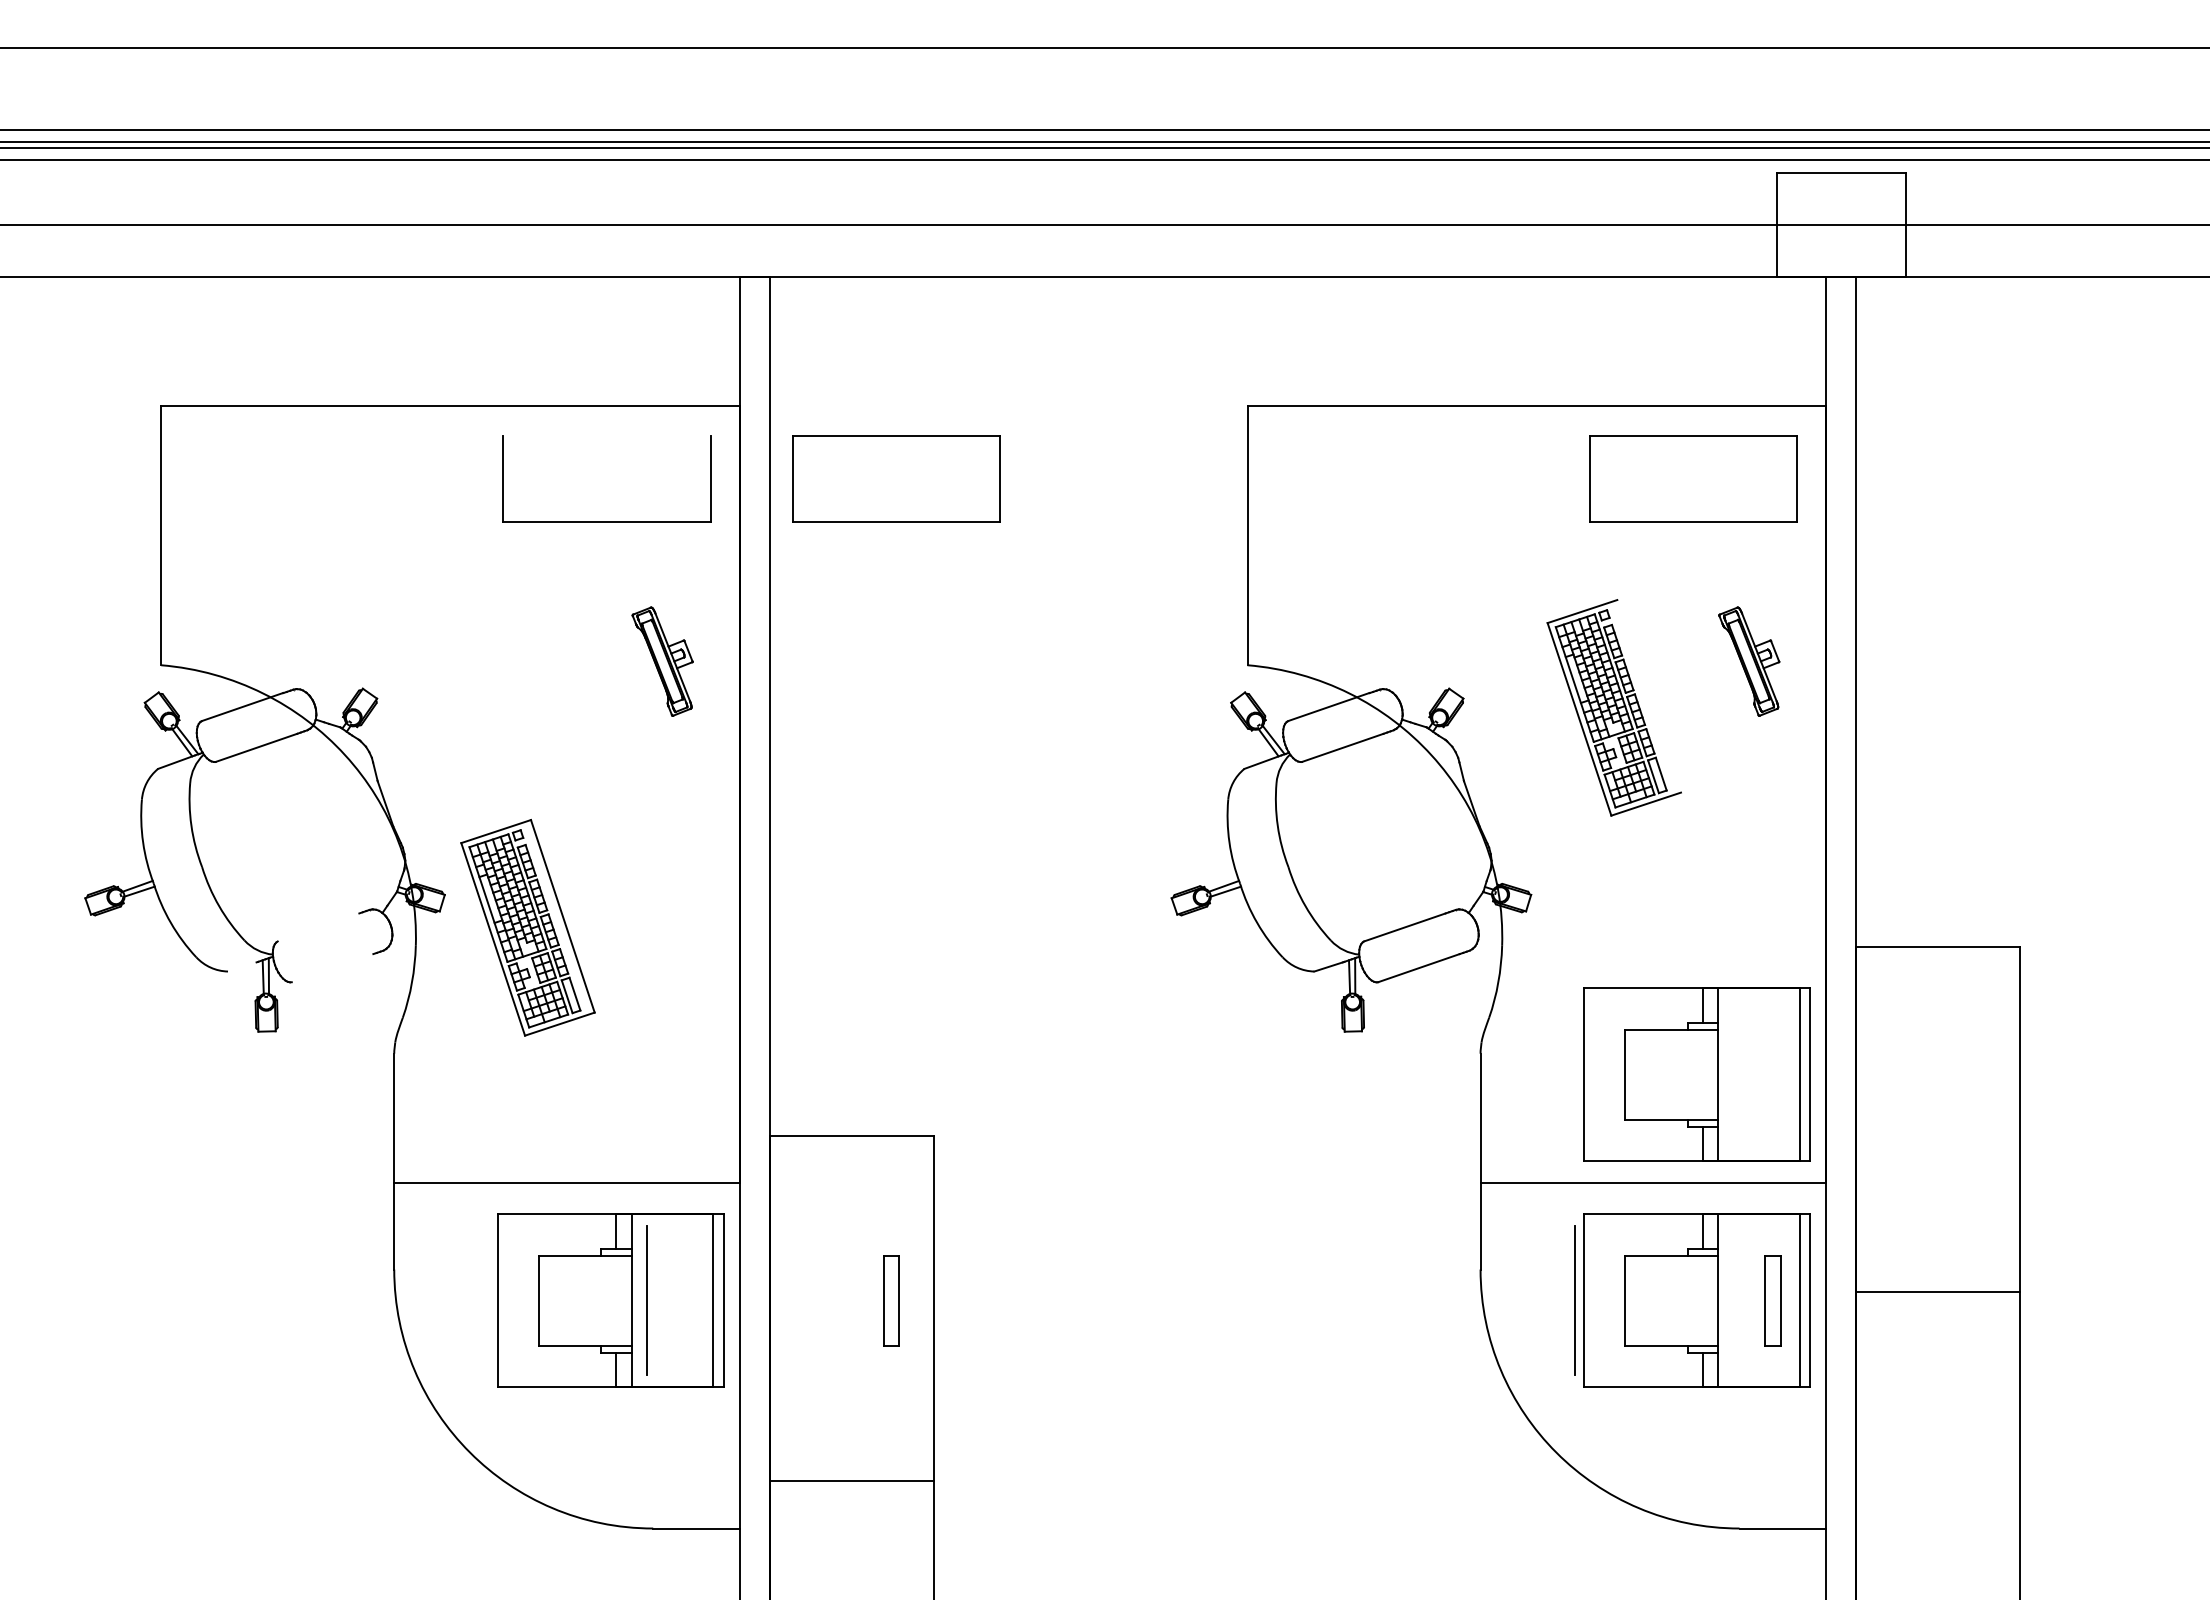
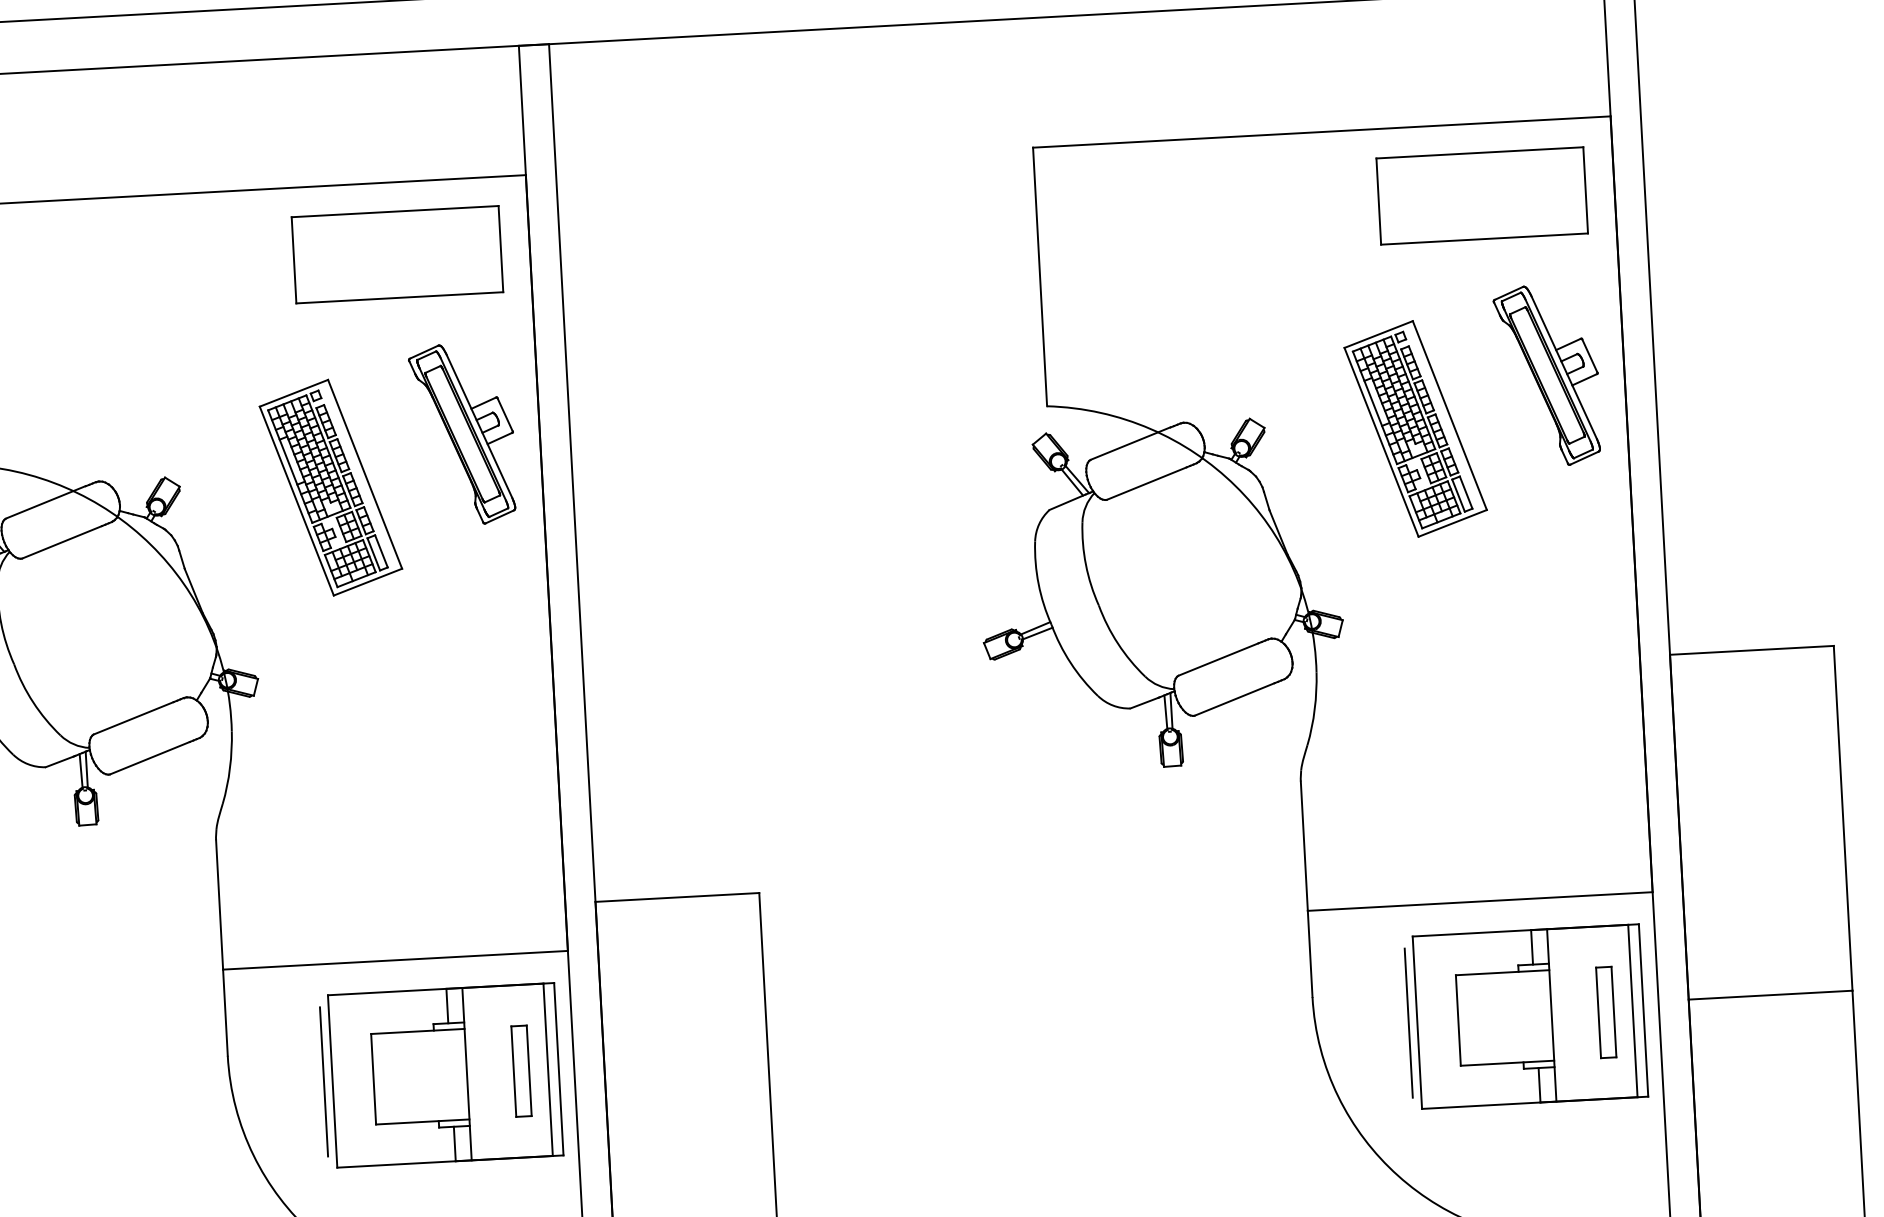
line: (606, 435) -> (394, 211), added
part: (896, 478) -> (686, 238), removed
part: (662, 661) -> (462, 434), size x1.67
part: (1749, 661) -> (1548, 375), size x1.67
line: (1649, 696) -> (1450, 415), added
line: (318, 927) -> (133, 718), added
part: (527, 927) -> (330, 487), moved
line: (242, 966) -> (59, 761), added
line: (332, 968) -> (149, 758), added
part: (1696, 1074) -> (1517, 790), removed
line: (646, 1300) -> (323, 1081), moved
part: (891, 1300) -> (521, 1070), moved

